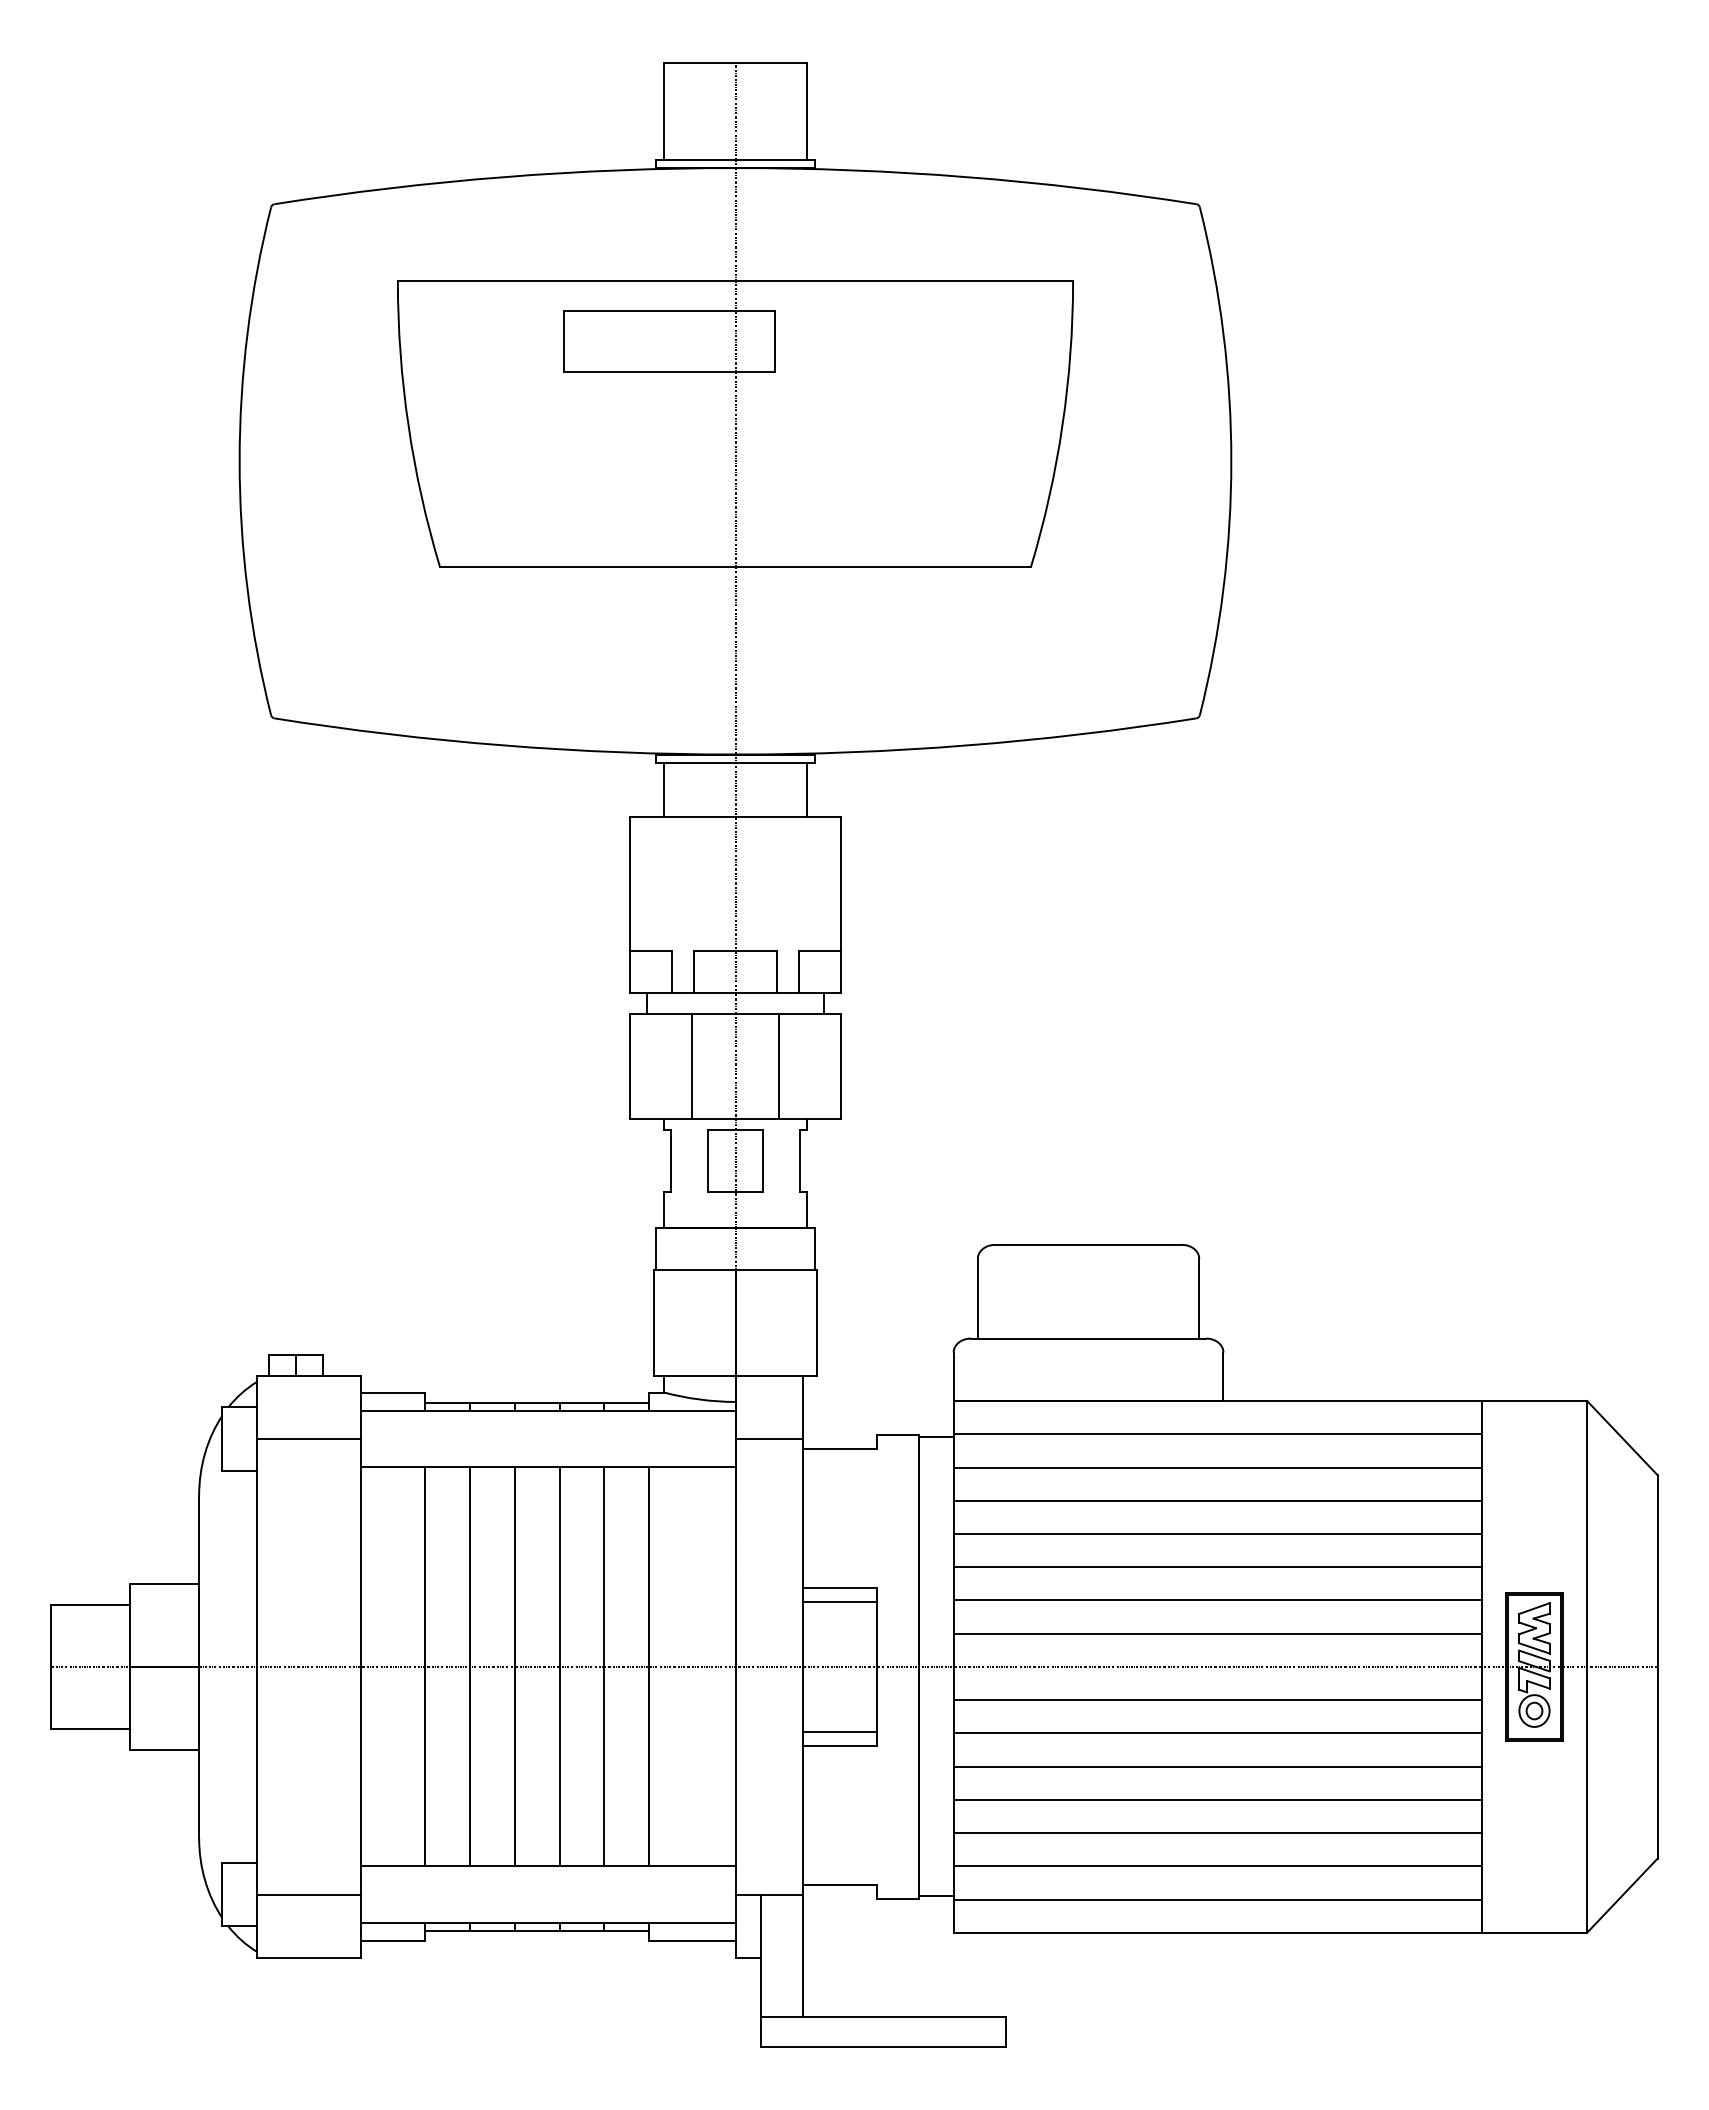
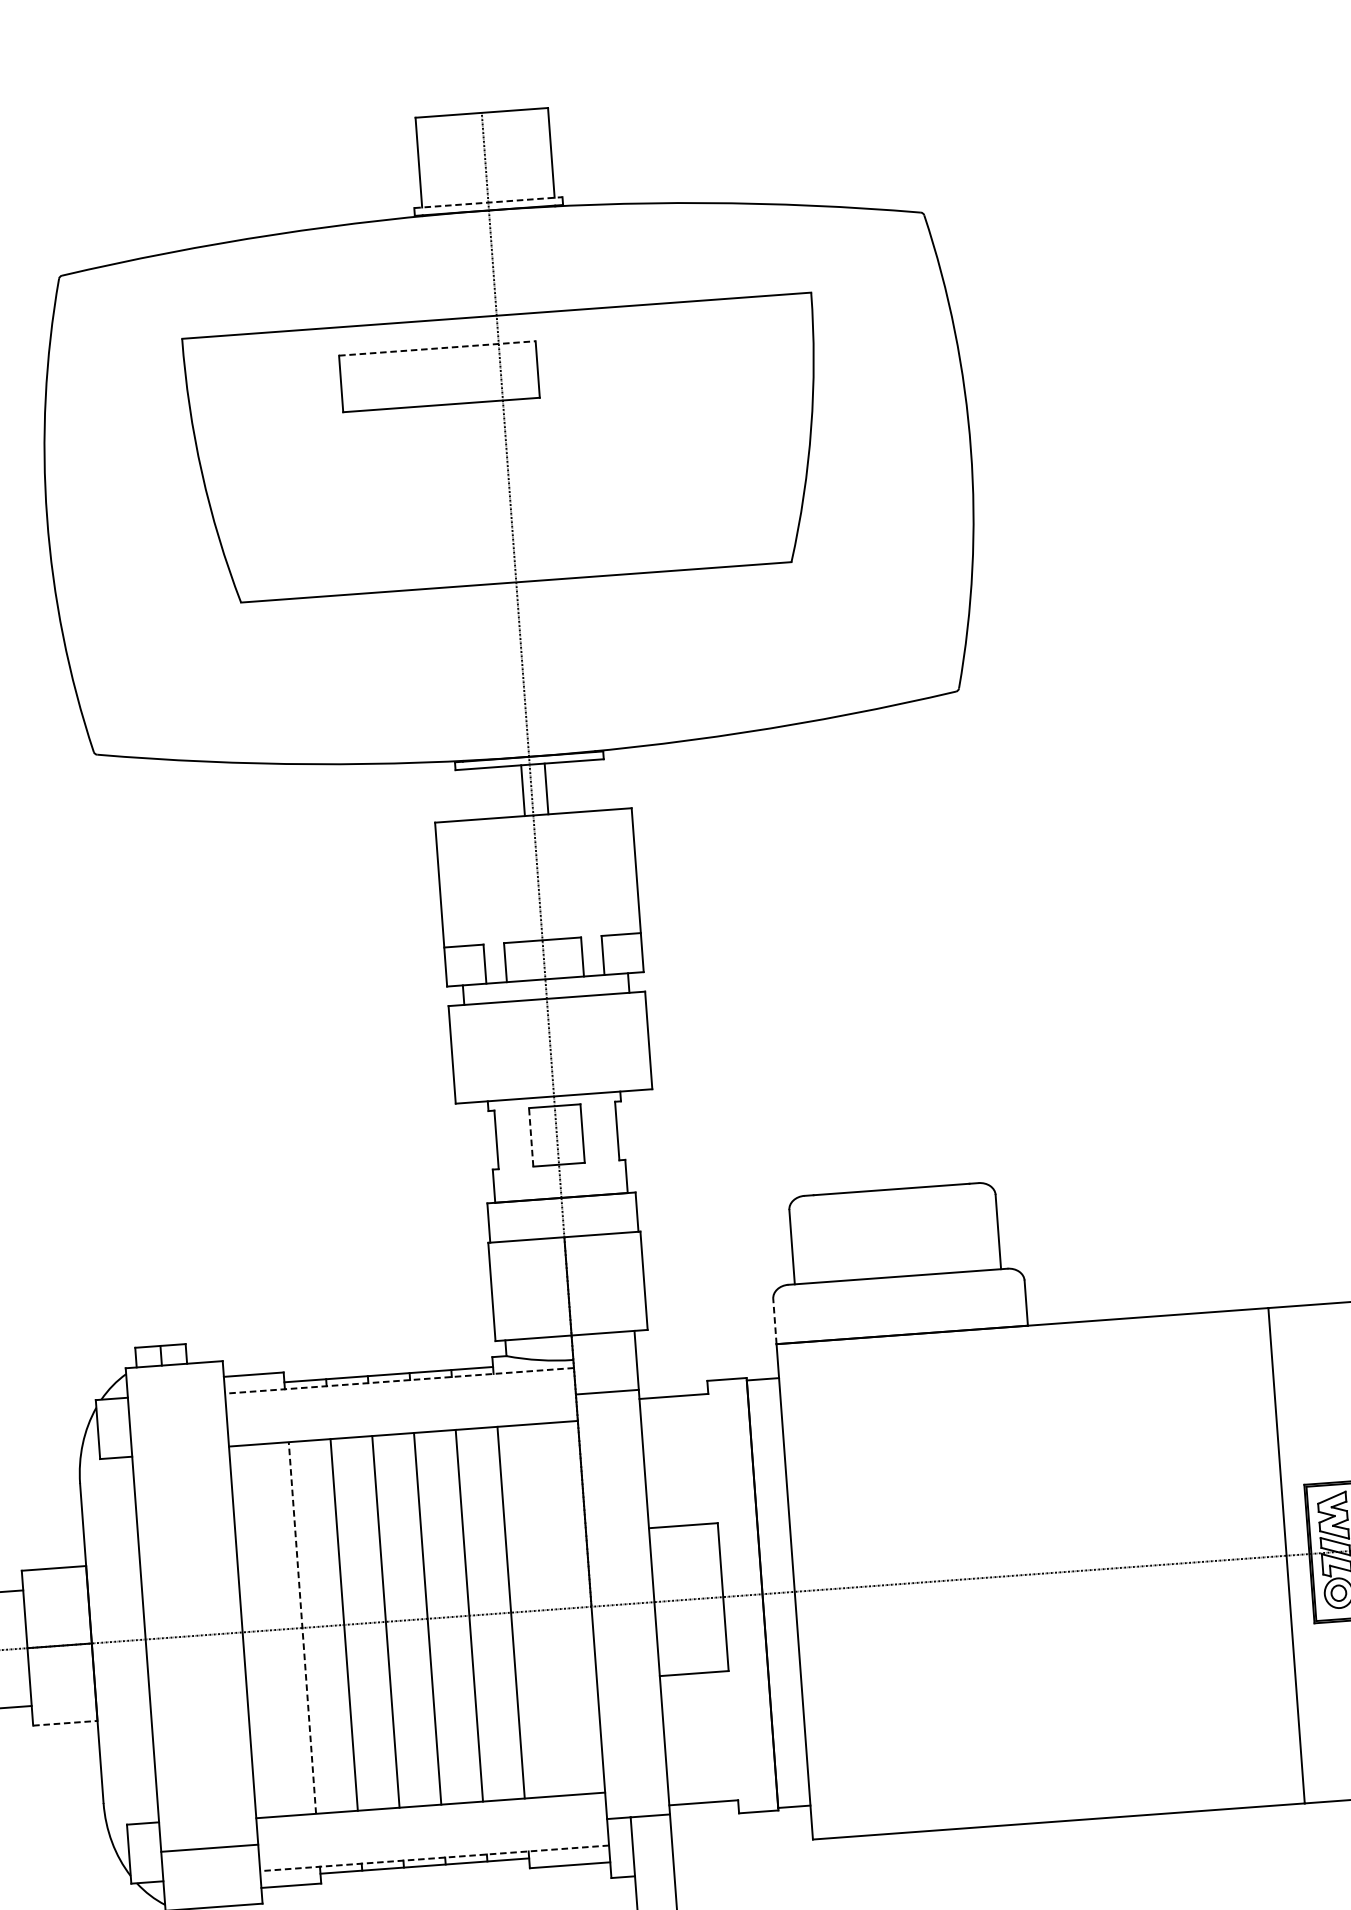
line: (735, 159) -> (488, 202), solid -> dashed
line: (670, 311) -> (438, 348), solid -> dashed
line: (664, 789) -> (523, 790), moved
line: (806, 789) -> (546, 788), moved
line: (691, 1066) -> (509, 1050), removed
line: (779, 1066) -> (591, 1044), removed
line: (707, 1160) -> (530, 1136), solid -> dashed
line: (953, 1376) -> (774, 1321), solid -> dashed
line: (547, 1410) -> (398, 1380), solid -> dashed
line: (1217, 1434) -> (1024, 1357), removed
line: (308, 1439) -> (178, 1424), removed
line: (1217, 1467) -> (1026, 1388), removed
line: (1217, 1500) -> (1029, 1418), removed
line: (1217, 1533) -> (1031, 1449), removed
line: (1217, 1567) -> (1033, 1481), removed
line: (1217, 1600) -> (1036, 1511), removed
line: (839, 1601) -> (683, 1538), removed
line: (1217, 1633) -> (1038, 1542), removed
line: (425, 1666) -> (302, 1627), solid -> dashed
line: (1217, 1700) -> (1042, 1605), removed
line: (839, 1731) -> (692, 1659), removed
line: (1217, 1733) -> (1045, 1635), removed
line: (164, 1750) -> (65, 1723), solid -> dashed
line: (1217, 1766) -> (1047, 1666), removed
line: (1217, 1799) -> (1049, 1697), removed
line: (1217, 1833) -> (1051, 1729), removed
line: (1217, 1866) -> (1054, 1759), removed
line: (1217, 1899) -> (1056, 1790), removed
line: (547, 1923) -> (433, 1858), solid -> dashed

